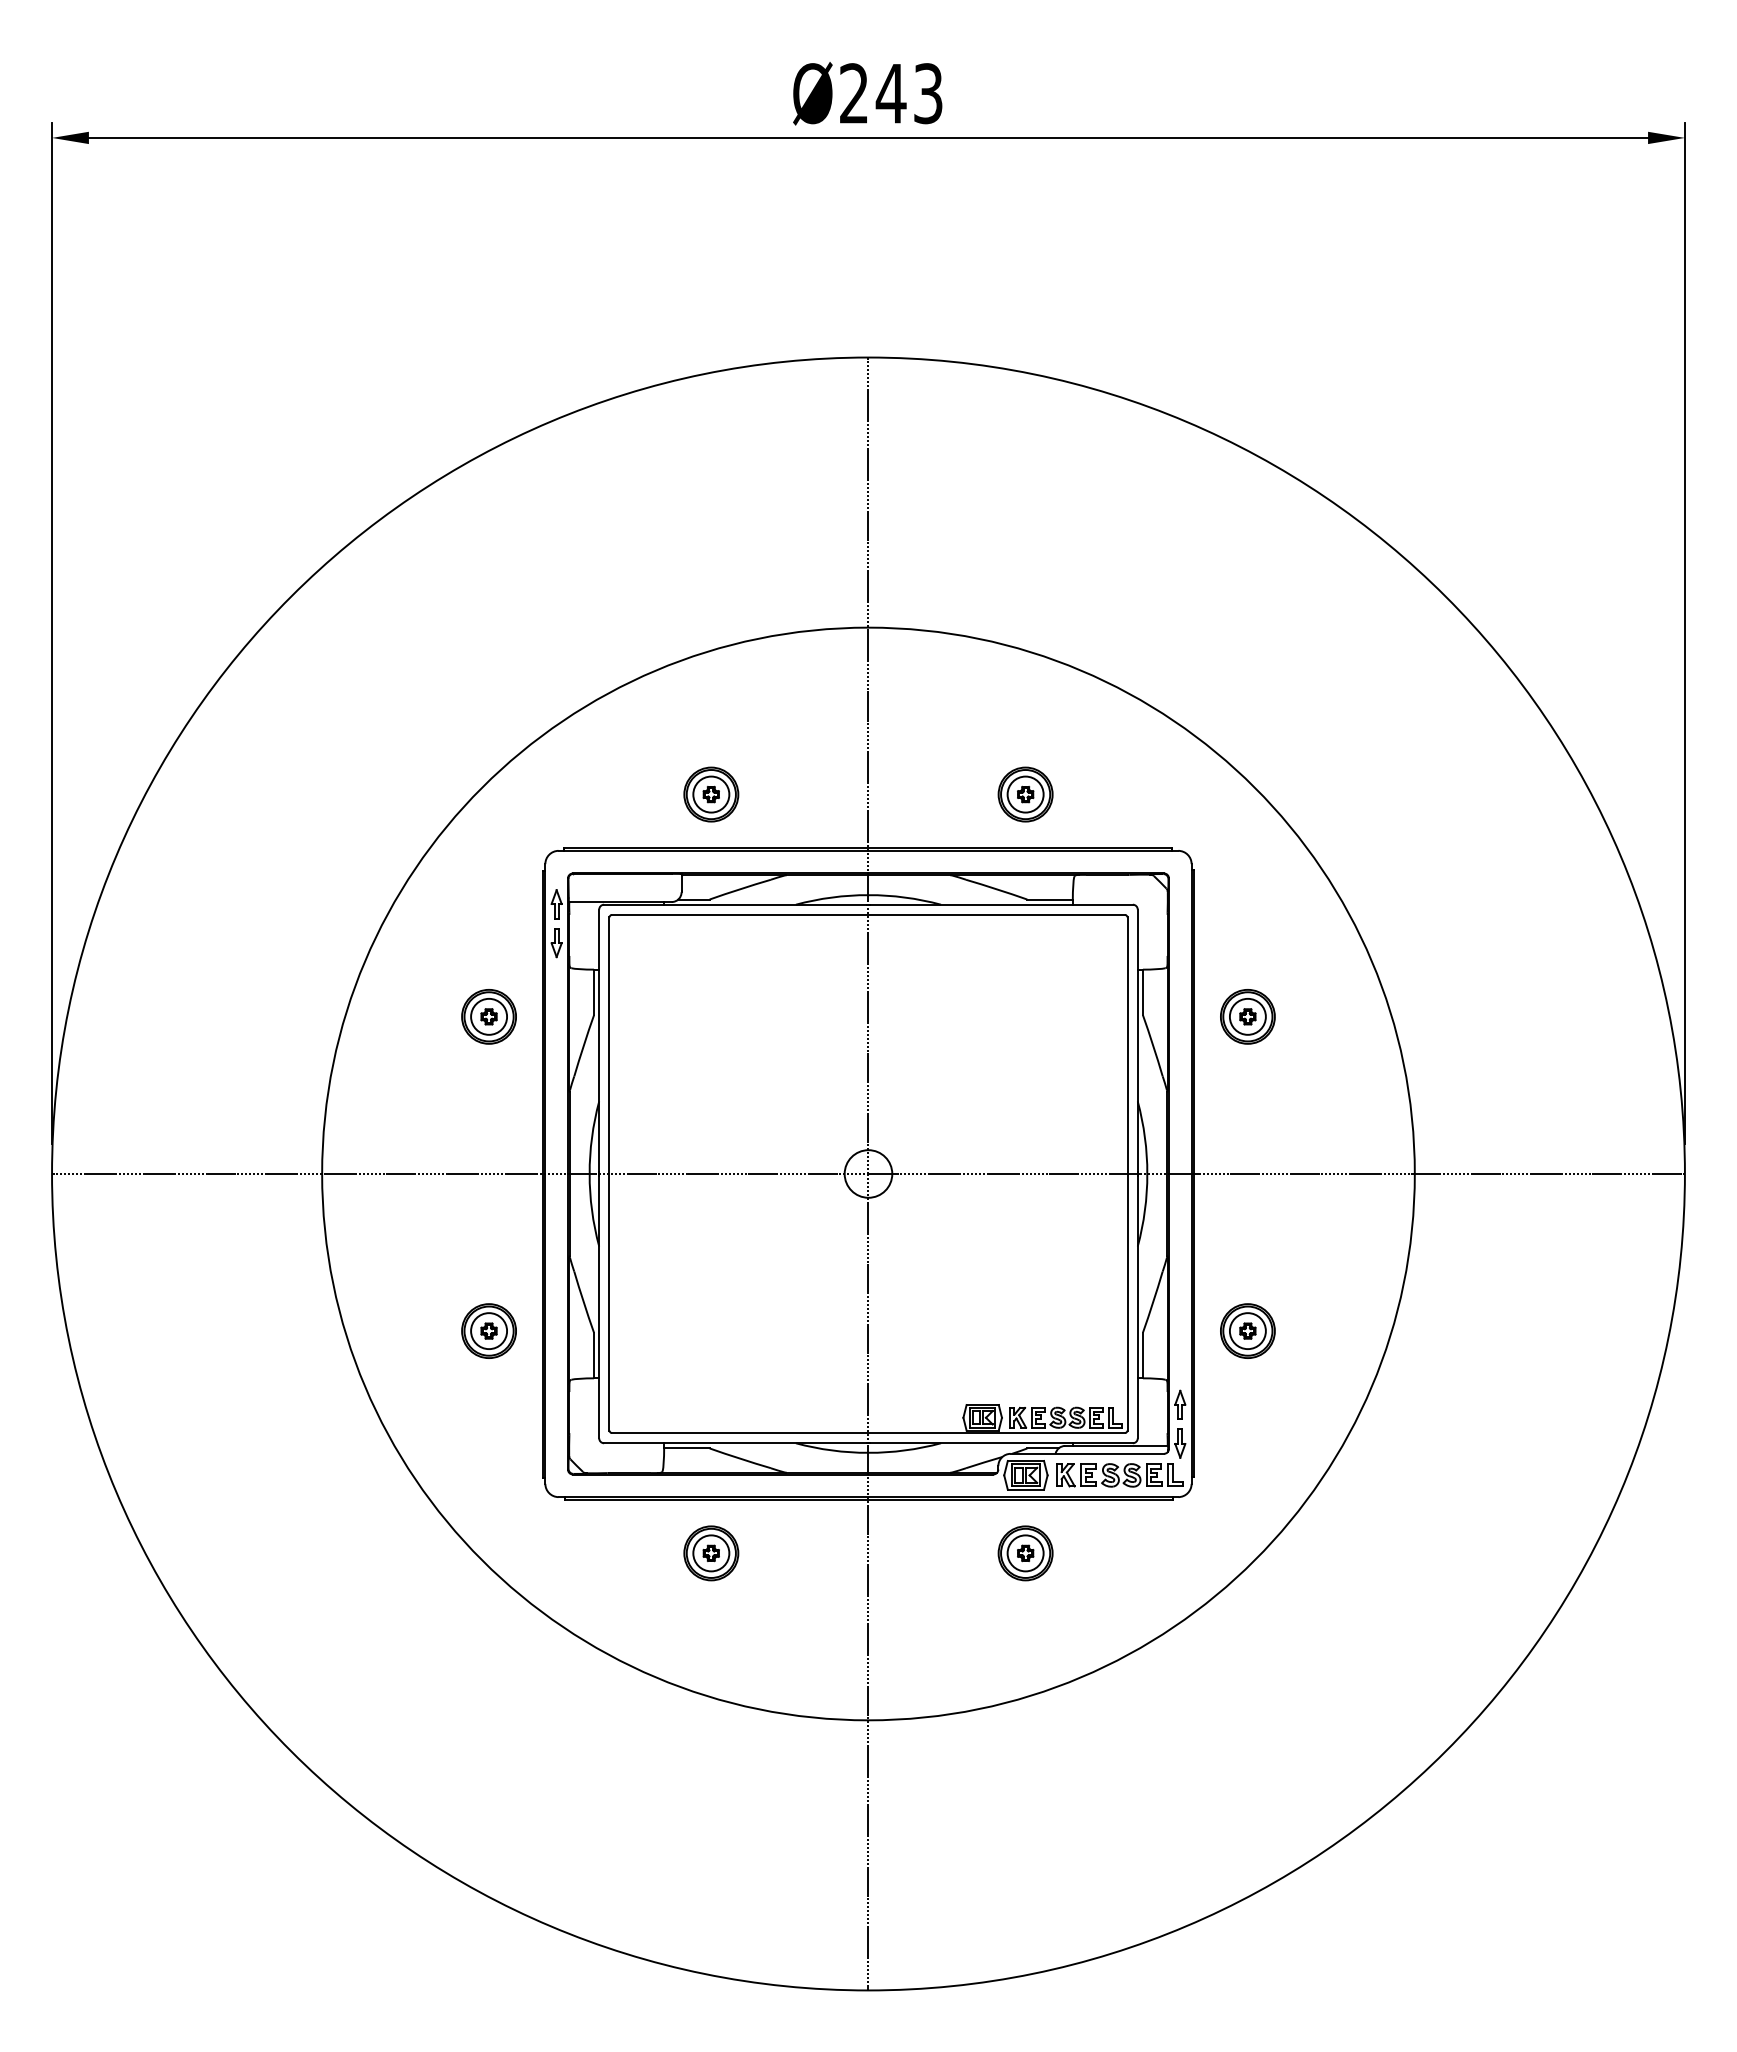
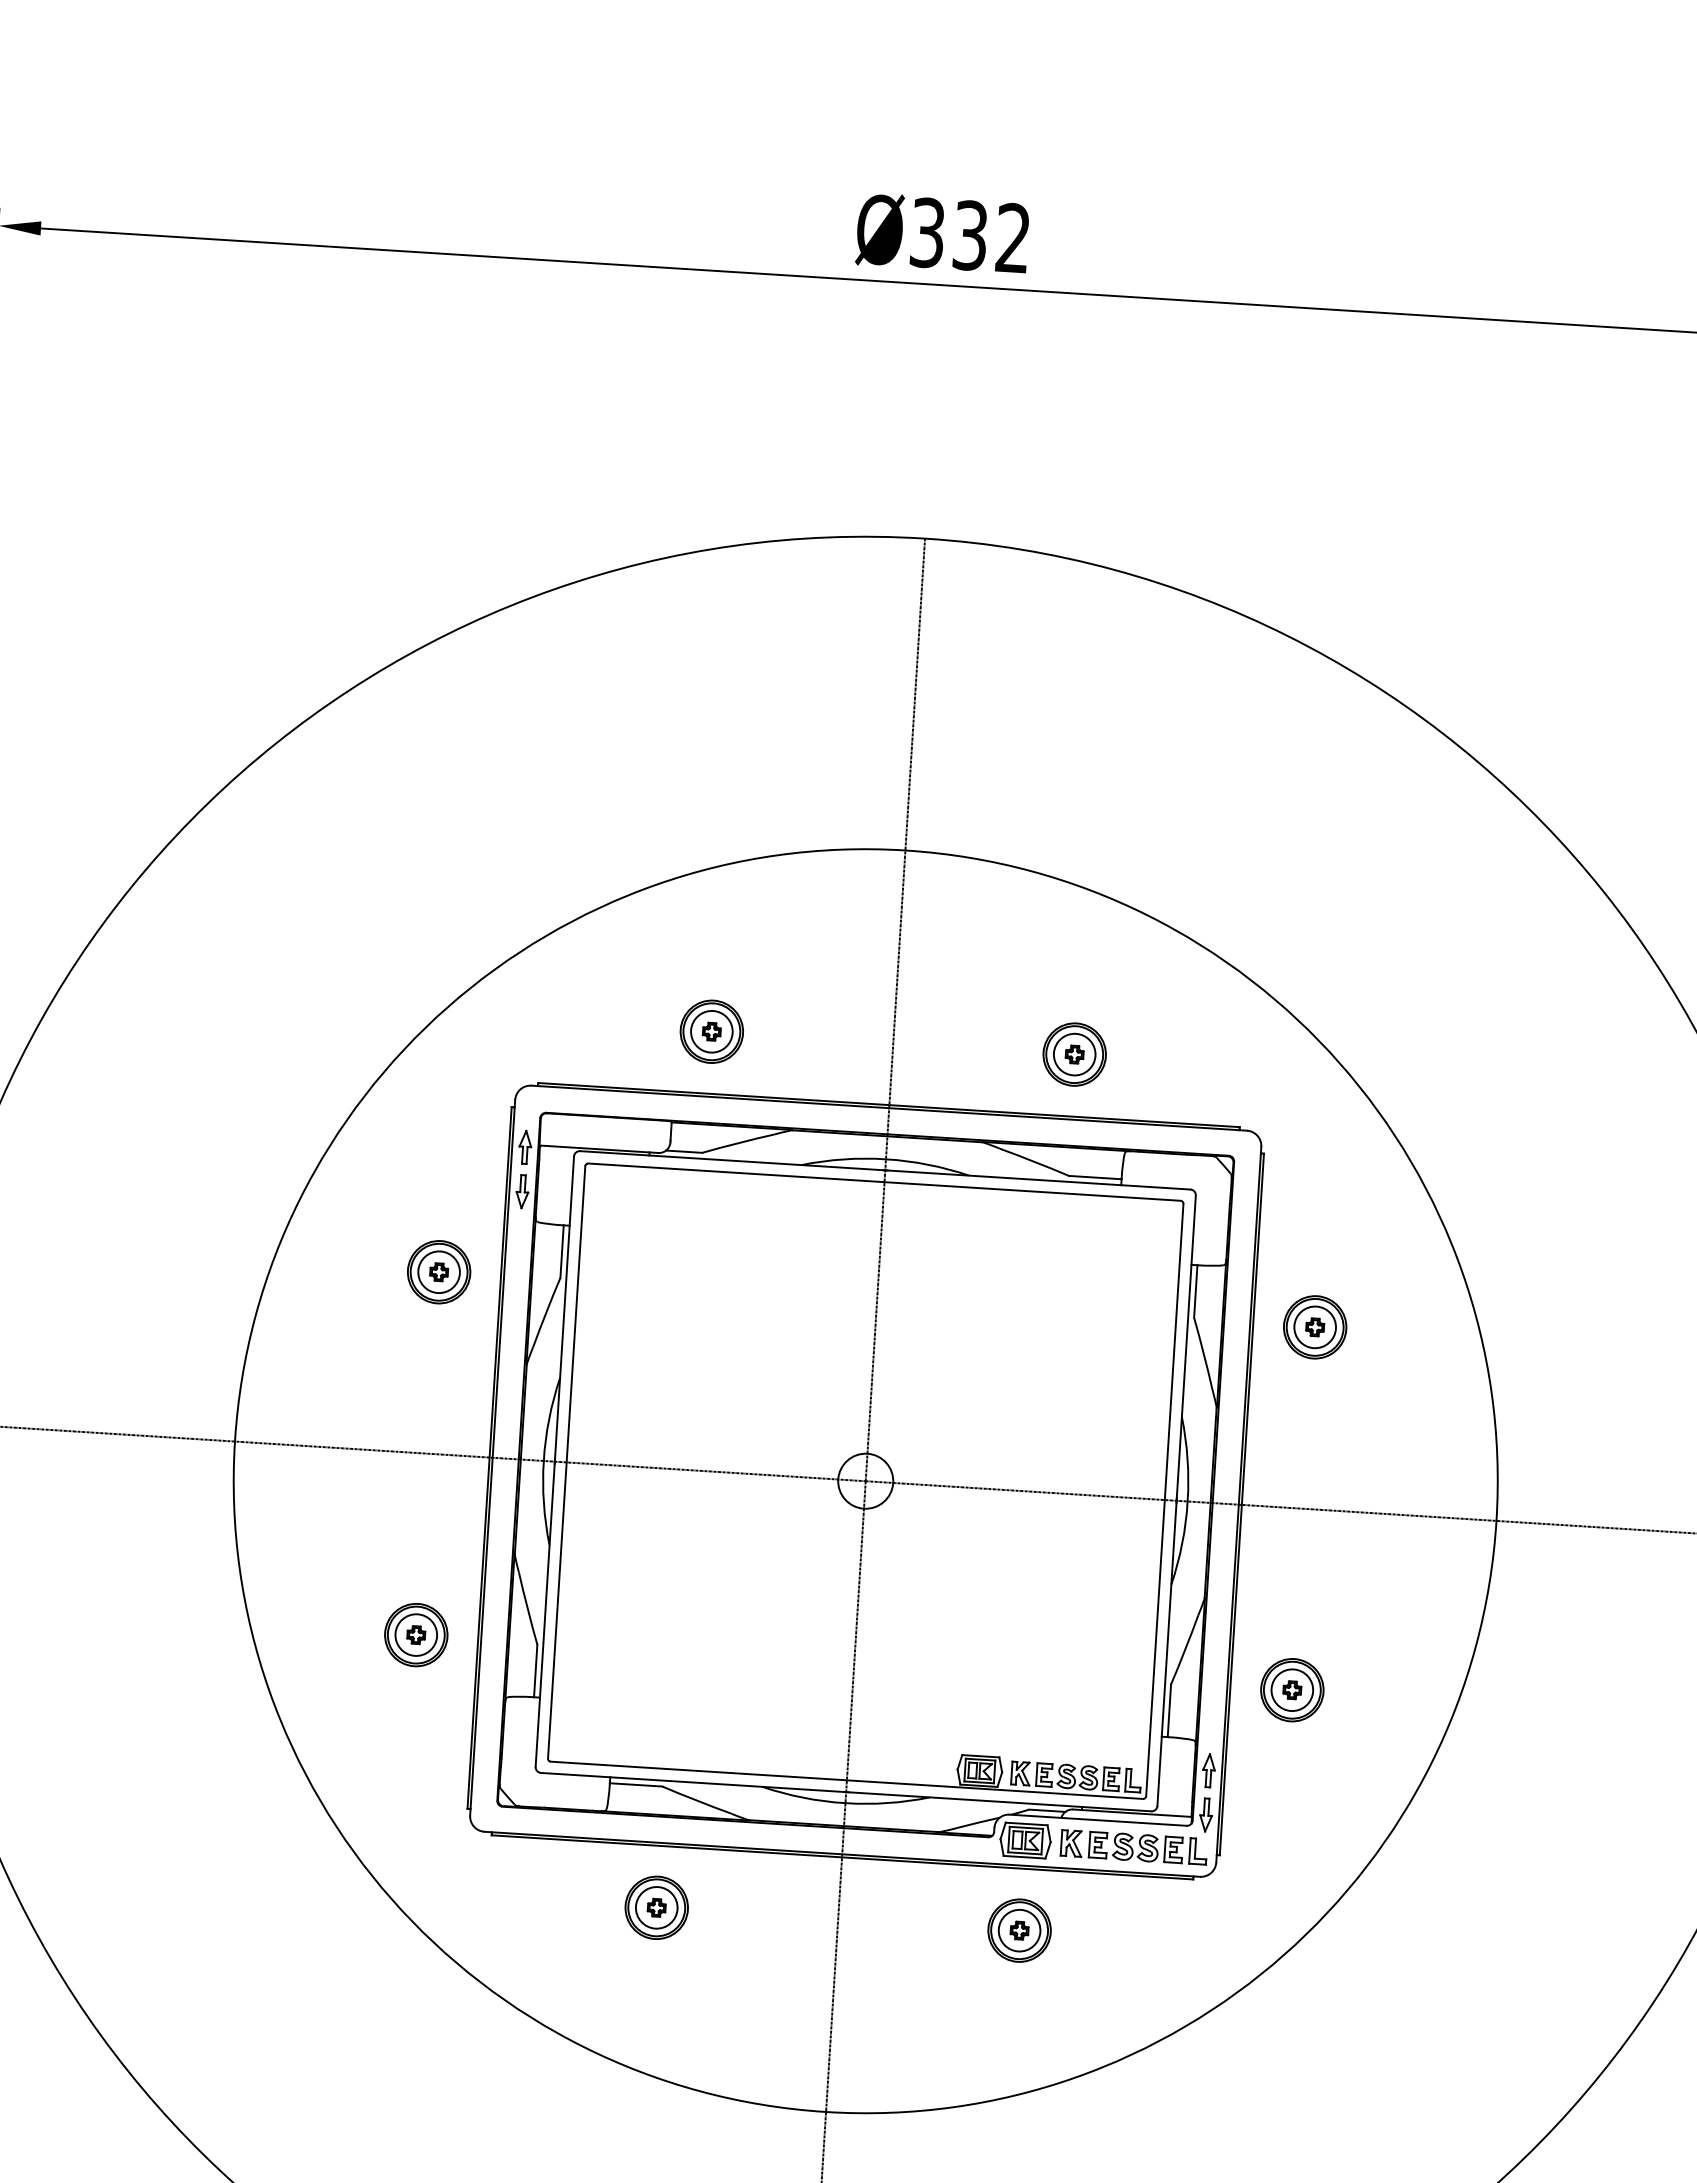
text: (891, 93) -> (970, 235), Ø243 -> Ø332

